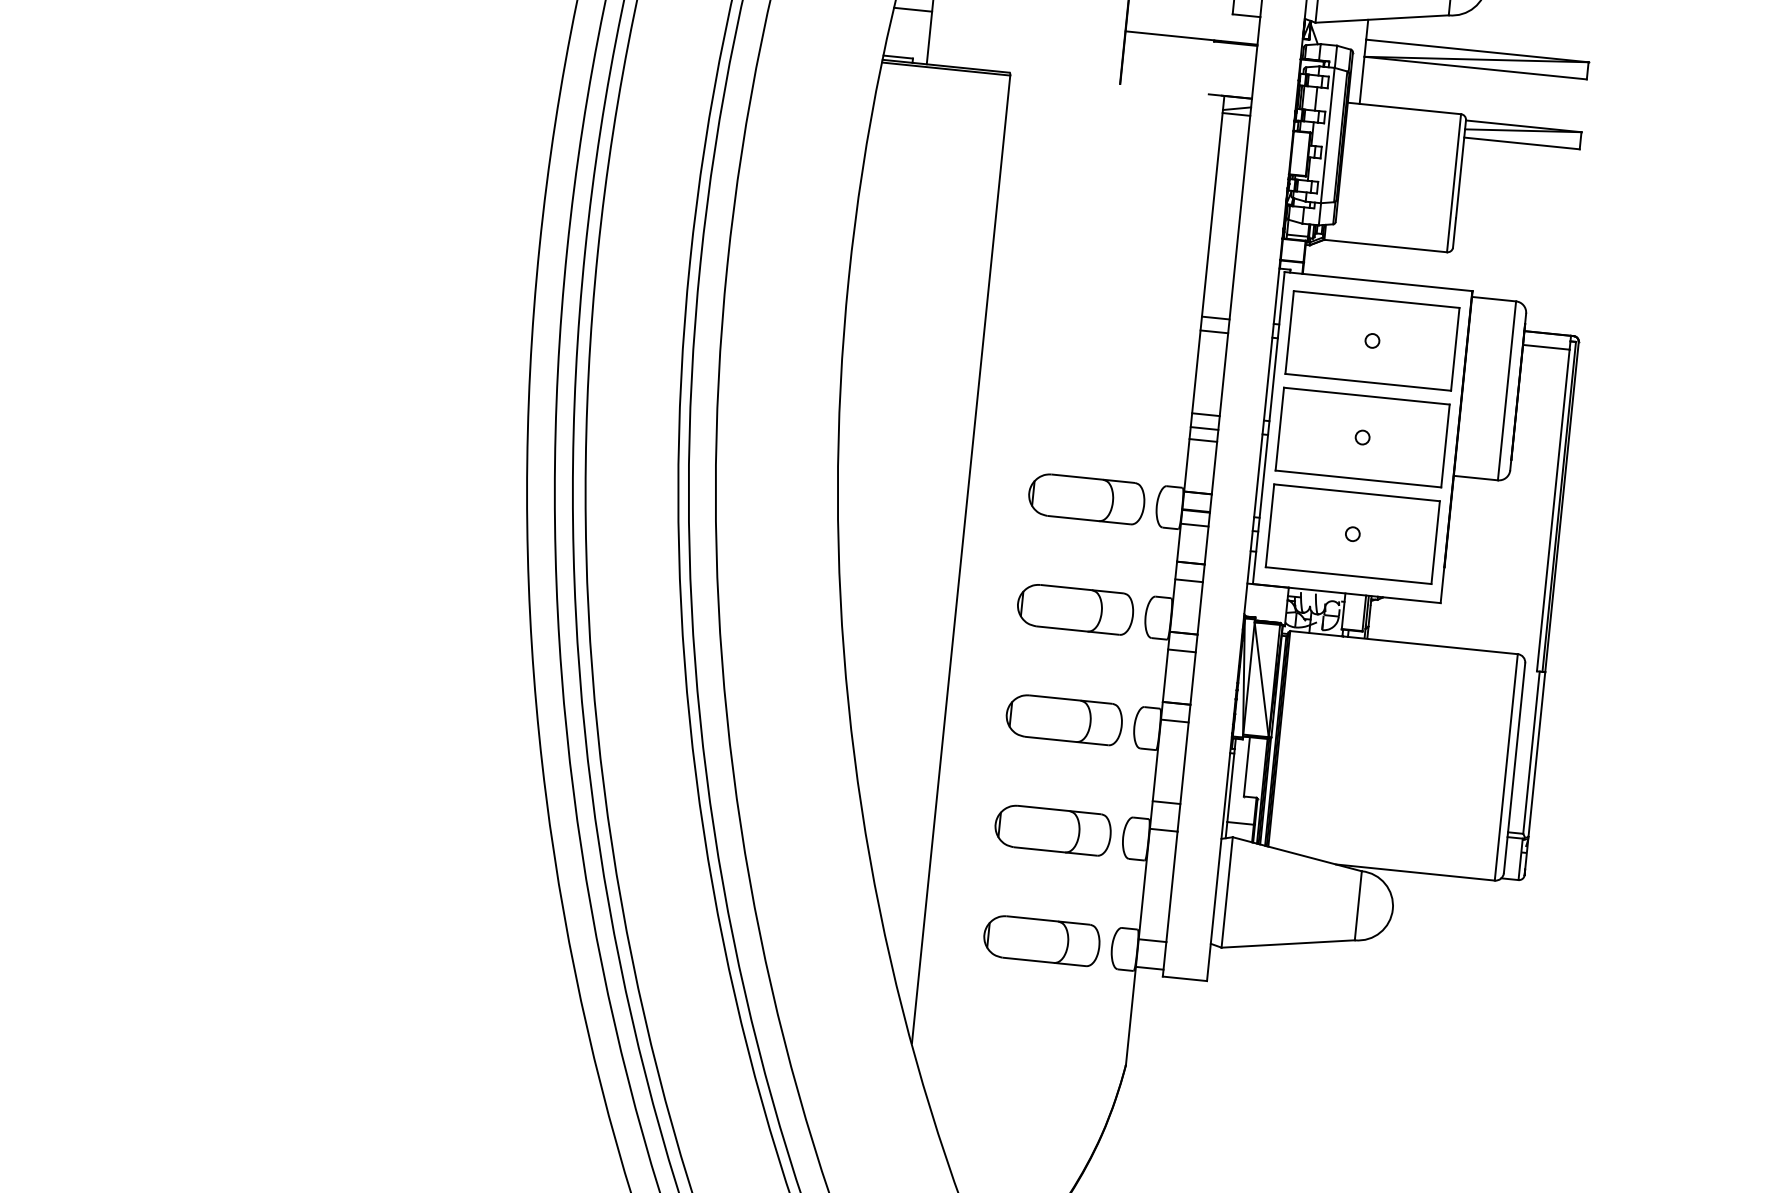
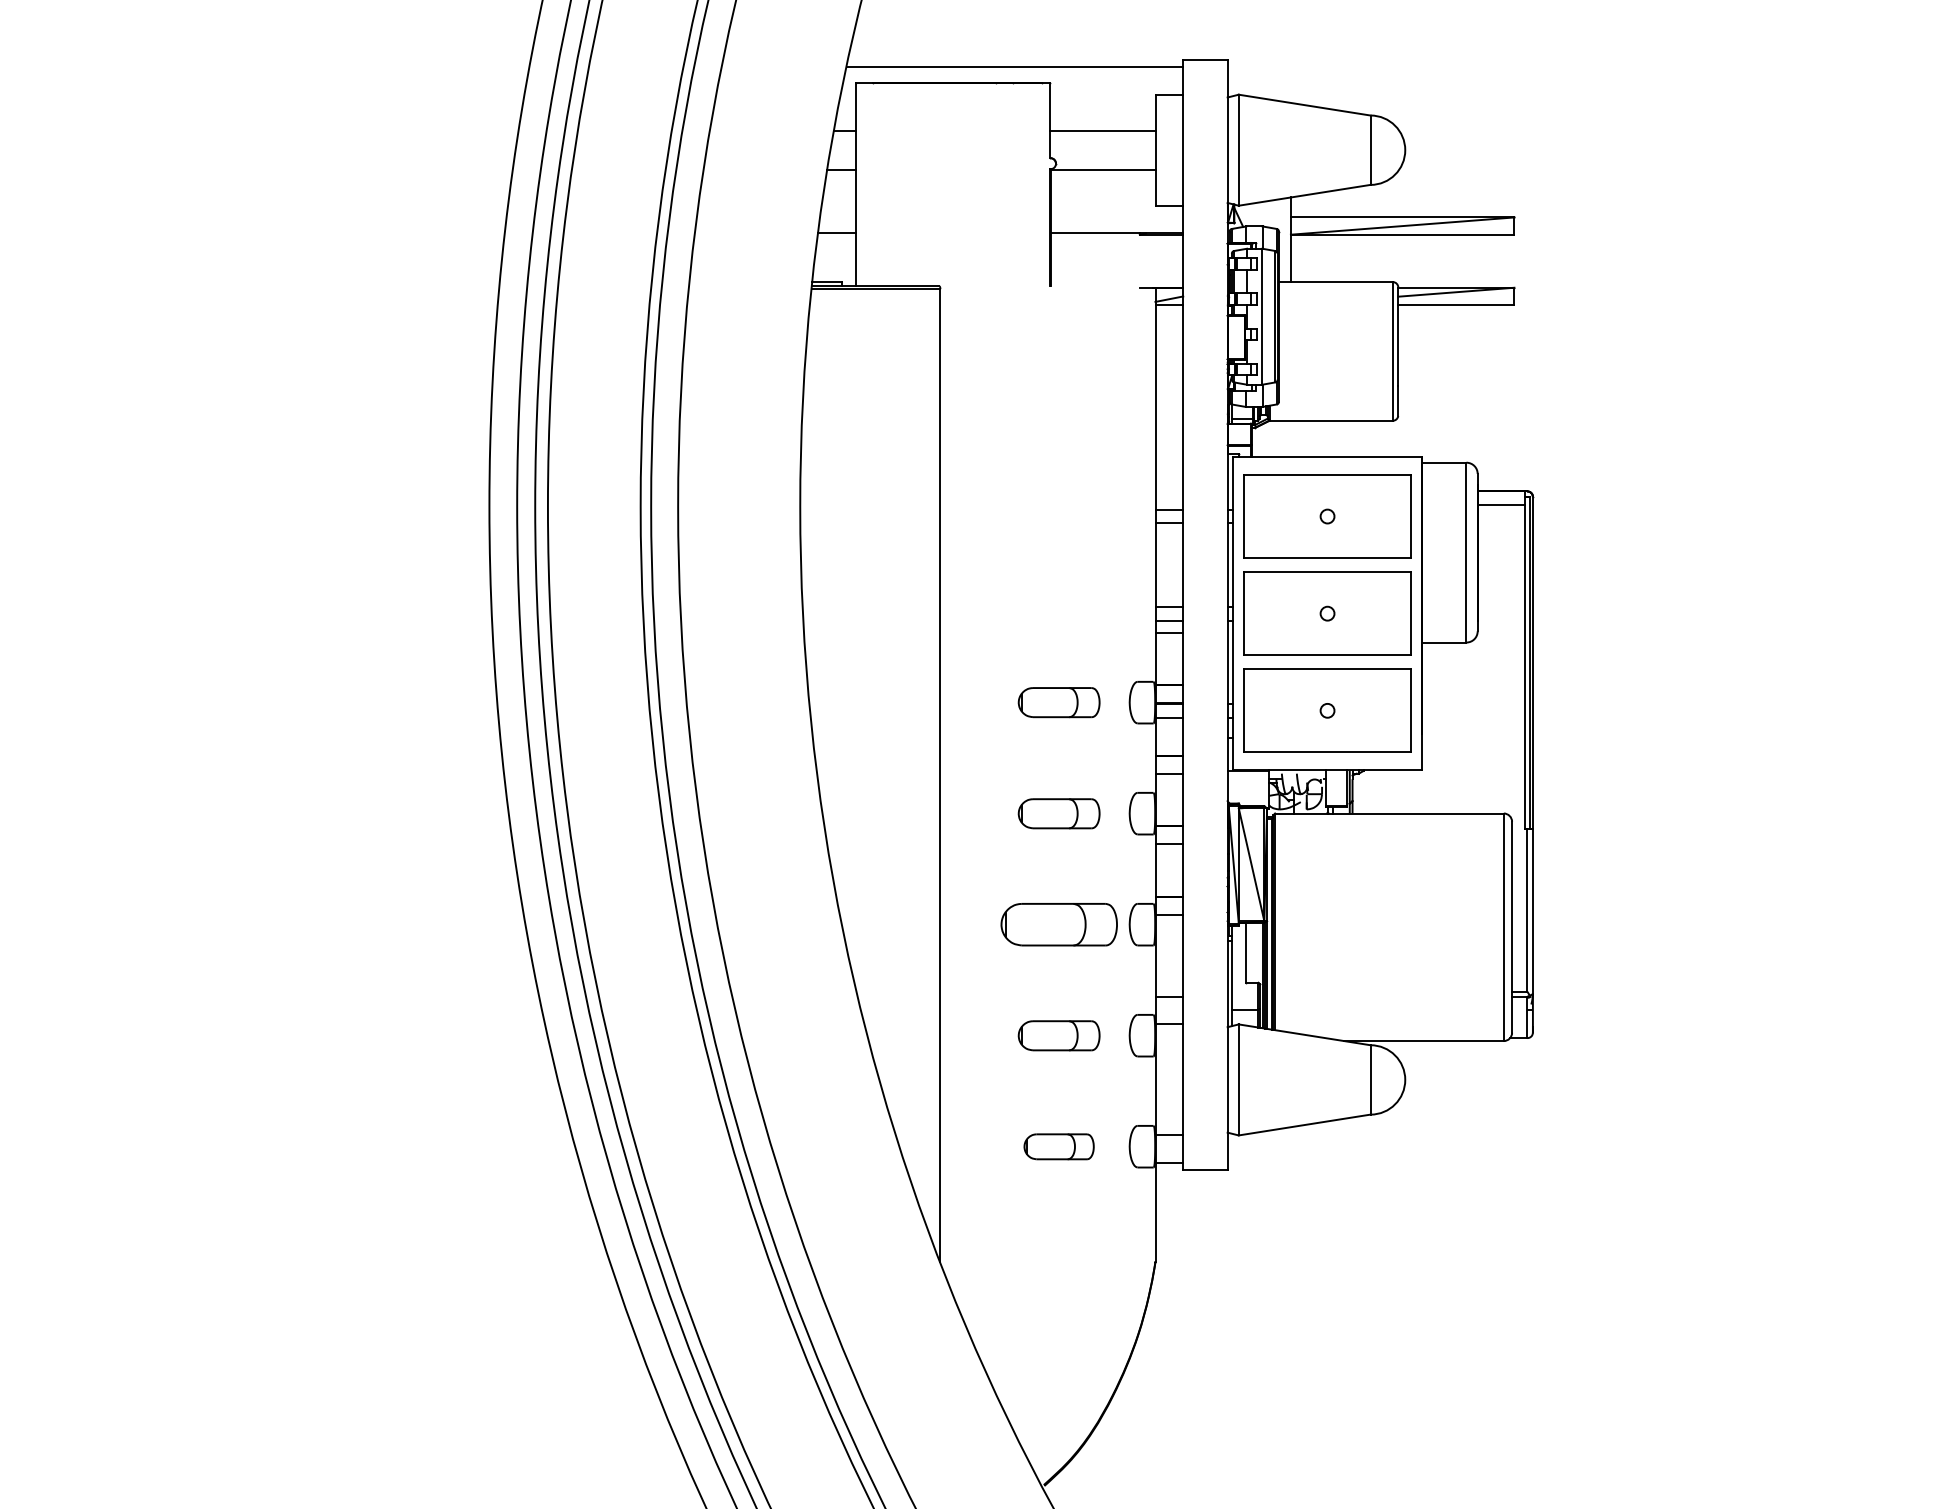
part: (1085, 498) -> (1058, 702), size x0.7
part: (1074, 609) -> (1058, 813), size x0.7
part: (1052, 830) -> (1058, 1035), size x0.7
part: (1041, 940) -> (1058, 1146), size x0.6

